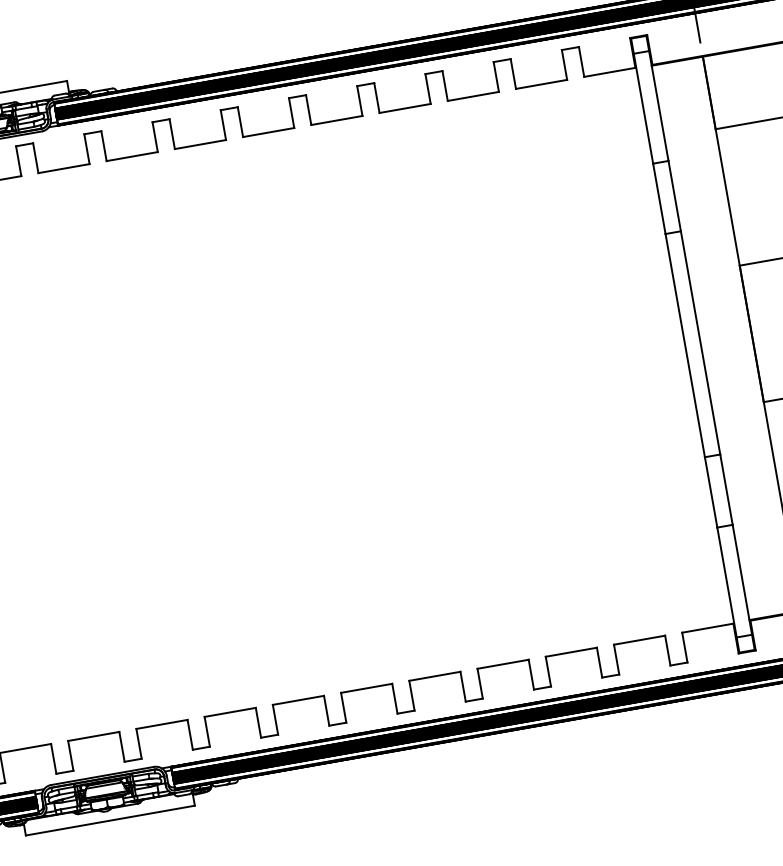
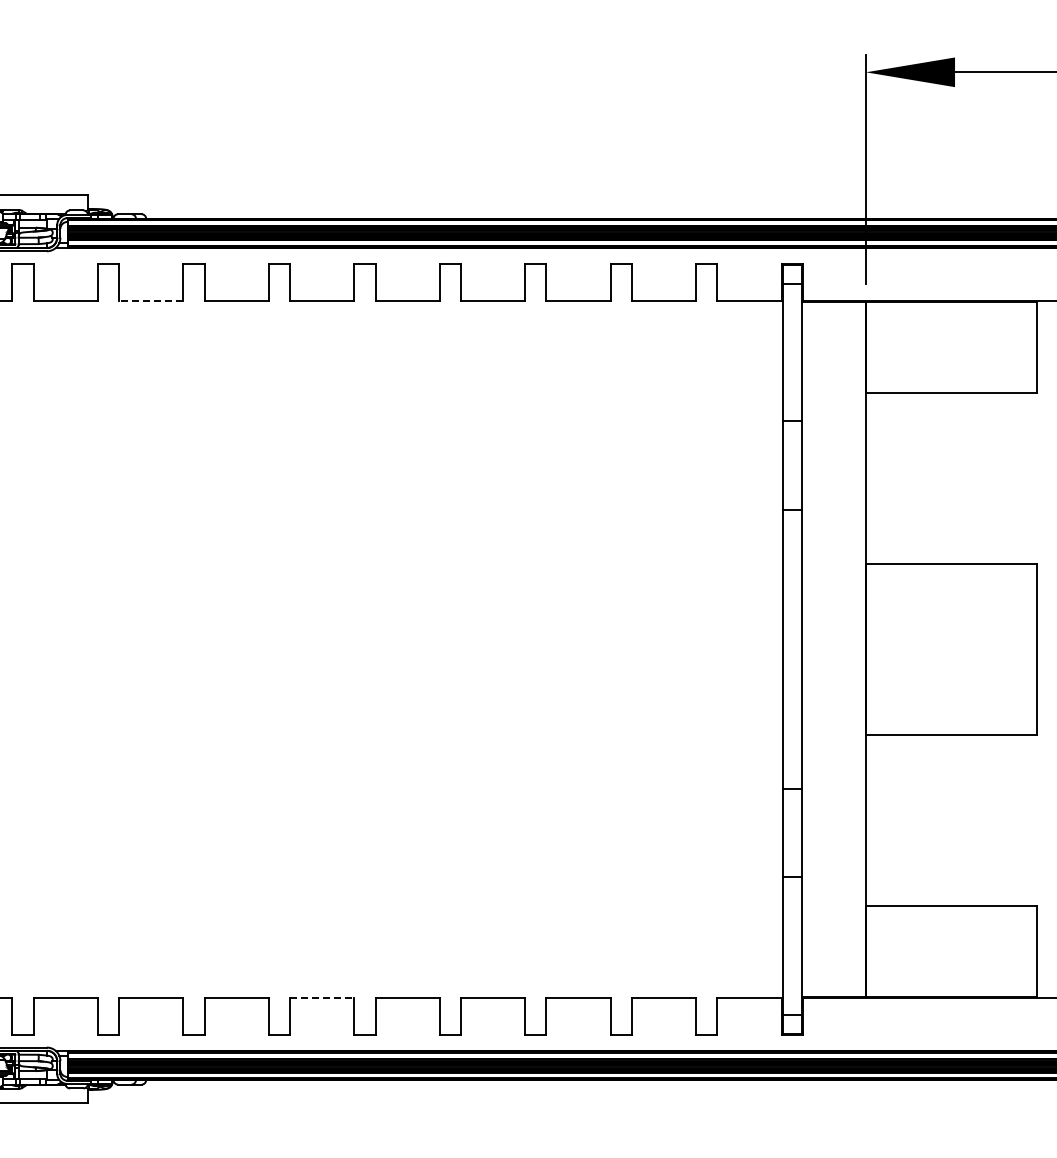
line: (131, 156) -> (150, 301), solid -> dashed
line: (366, 688) -> (322, 997), solid -> dashed

